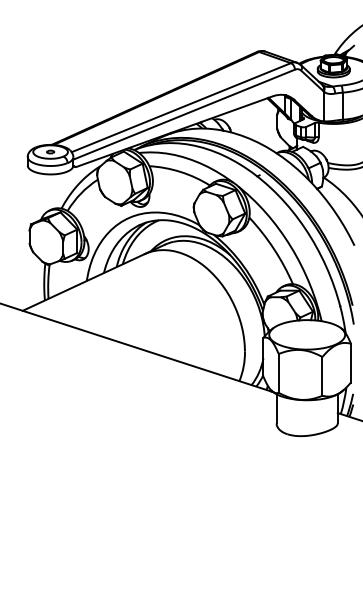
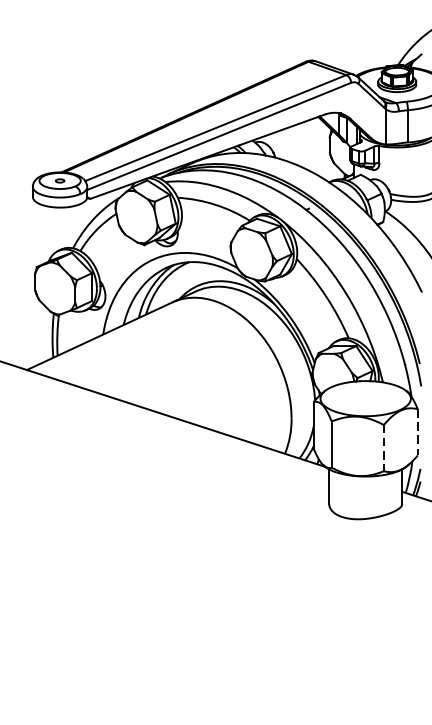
line: (350, 363) -> (417, 432), solid -> dashed
line: (322, 376) -> (383, 448), solid -> dashed

